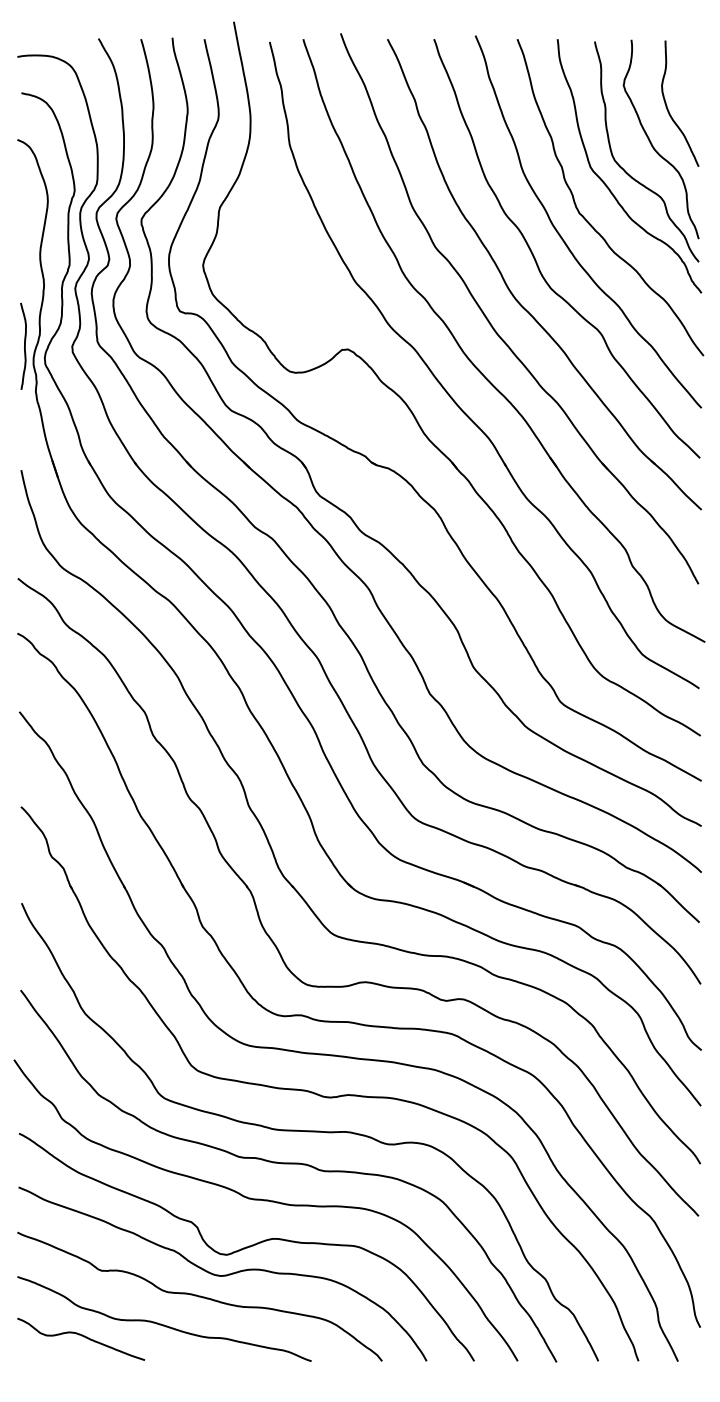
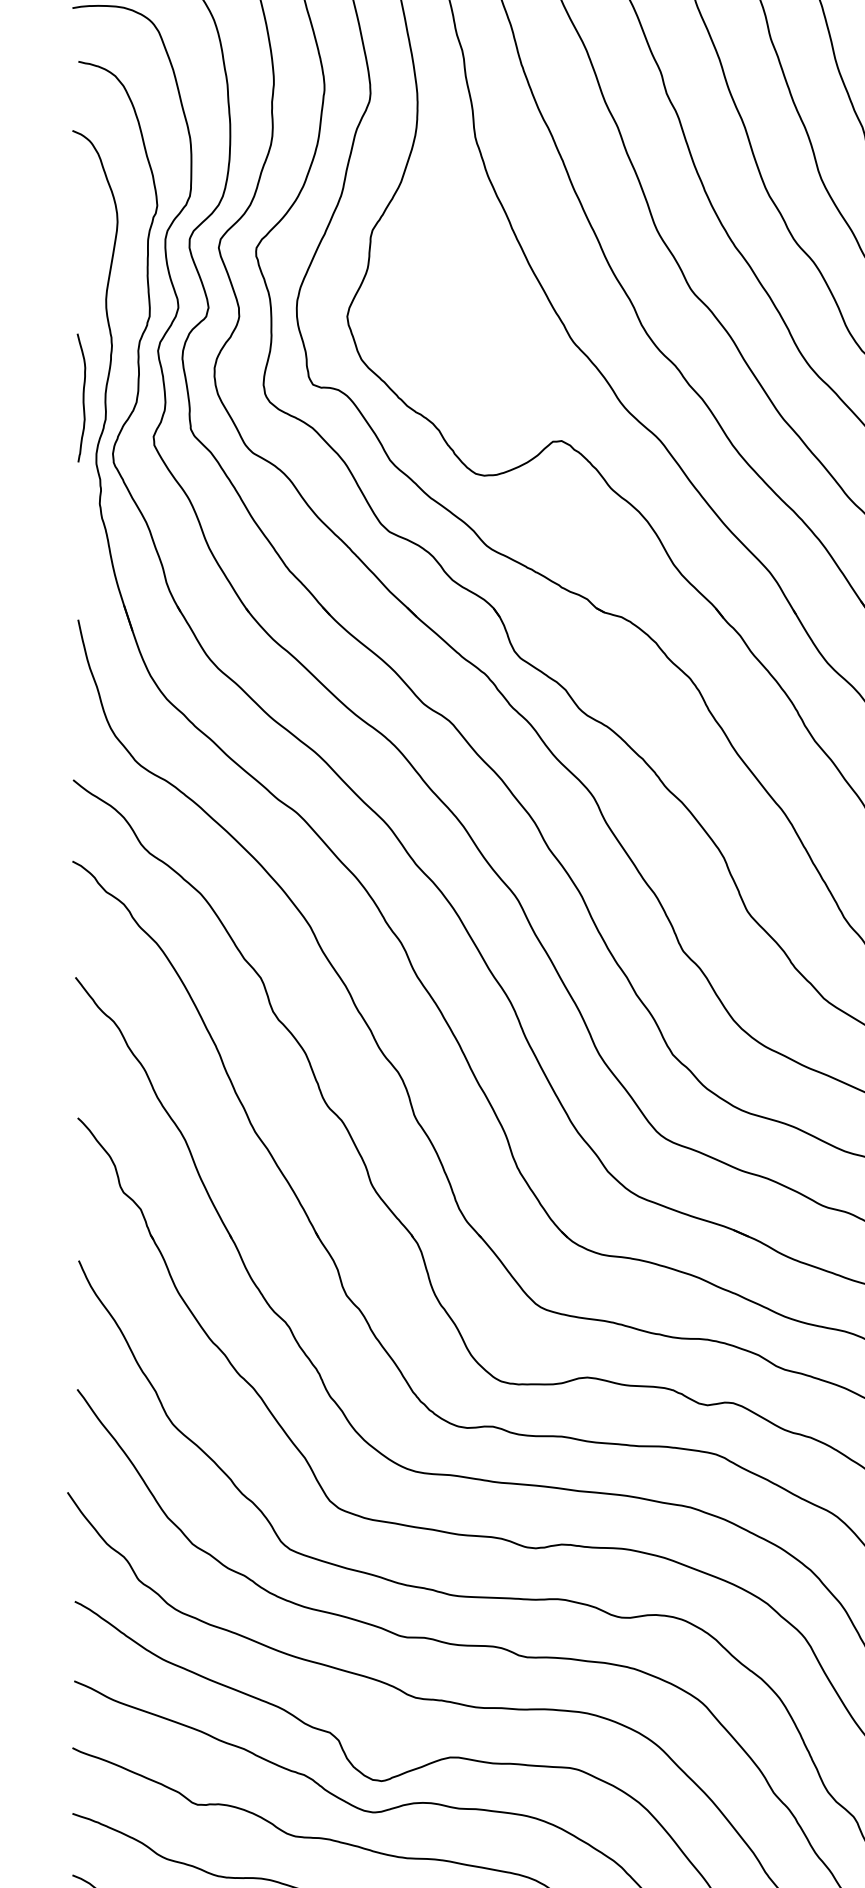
curve: (24, 345) -> (82, 396), moved

